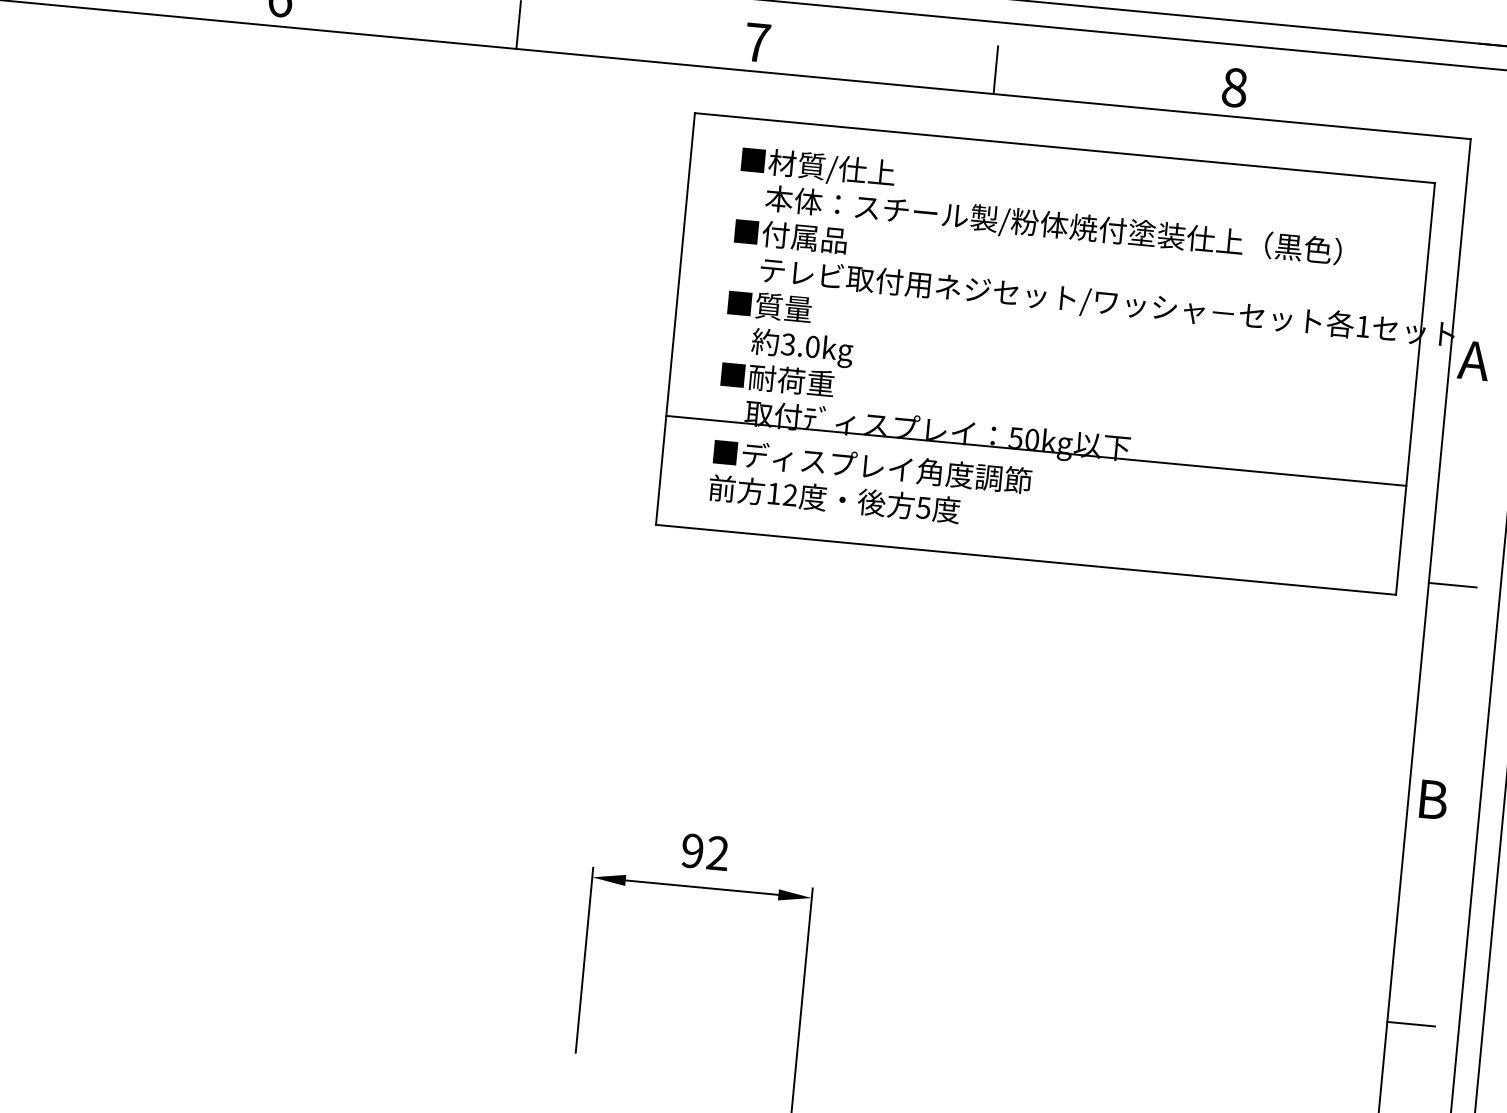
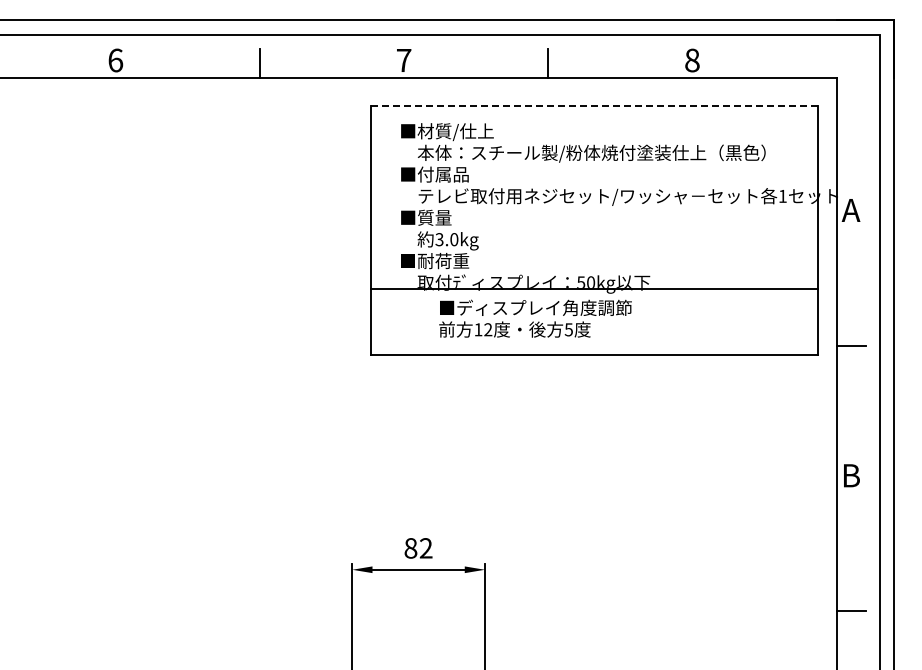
line: (1065, 148) -> (594, 106), solid -> dashed
text: (870, 484) -> (535, 318), moved
text: (691, 851) -> (410, 548), 92 -> 82

